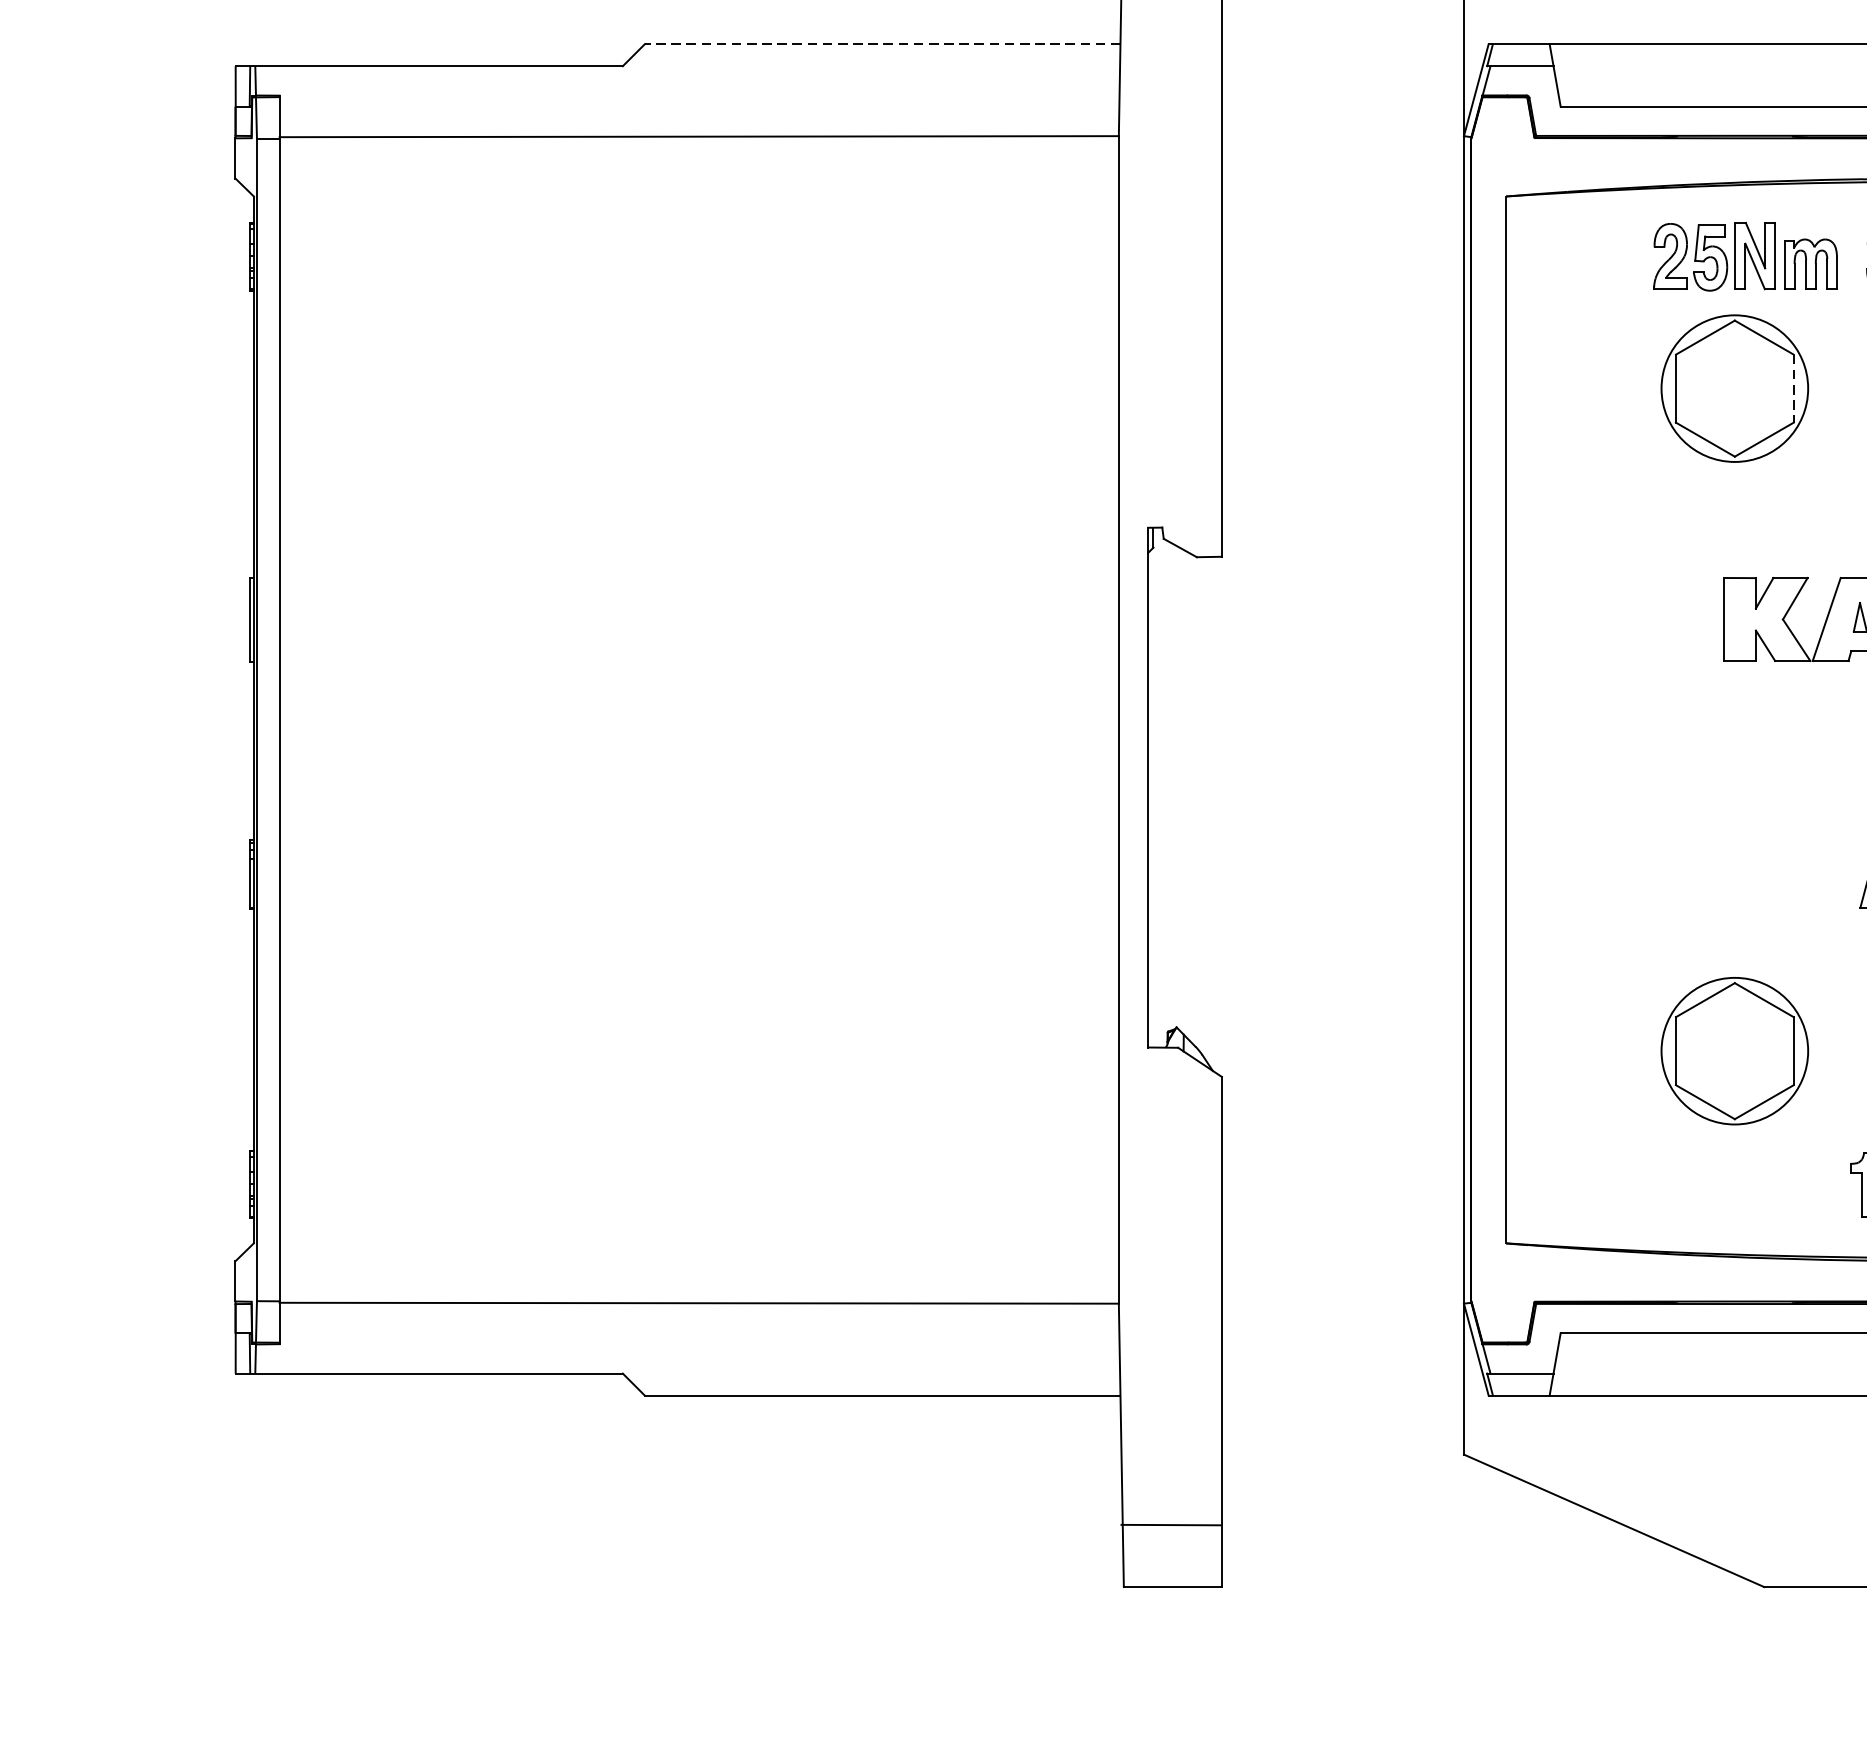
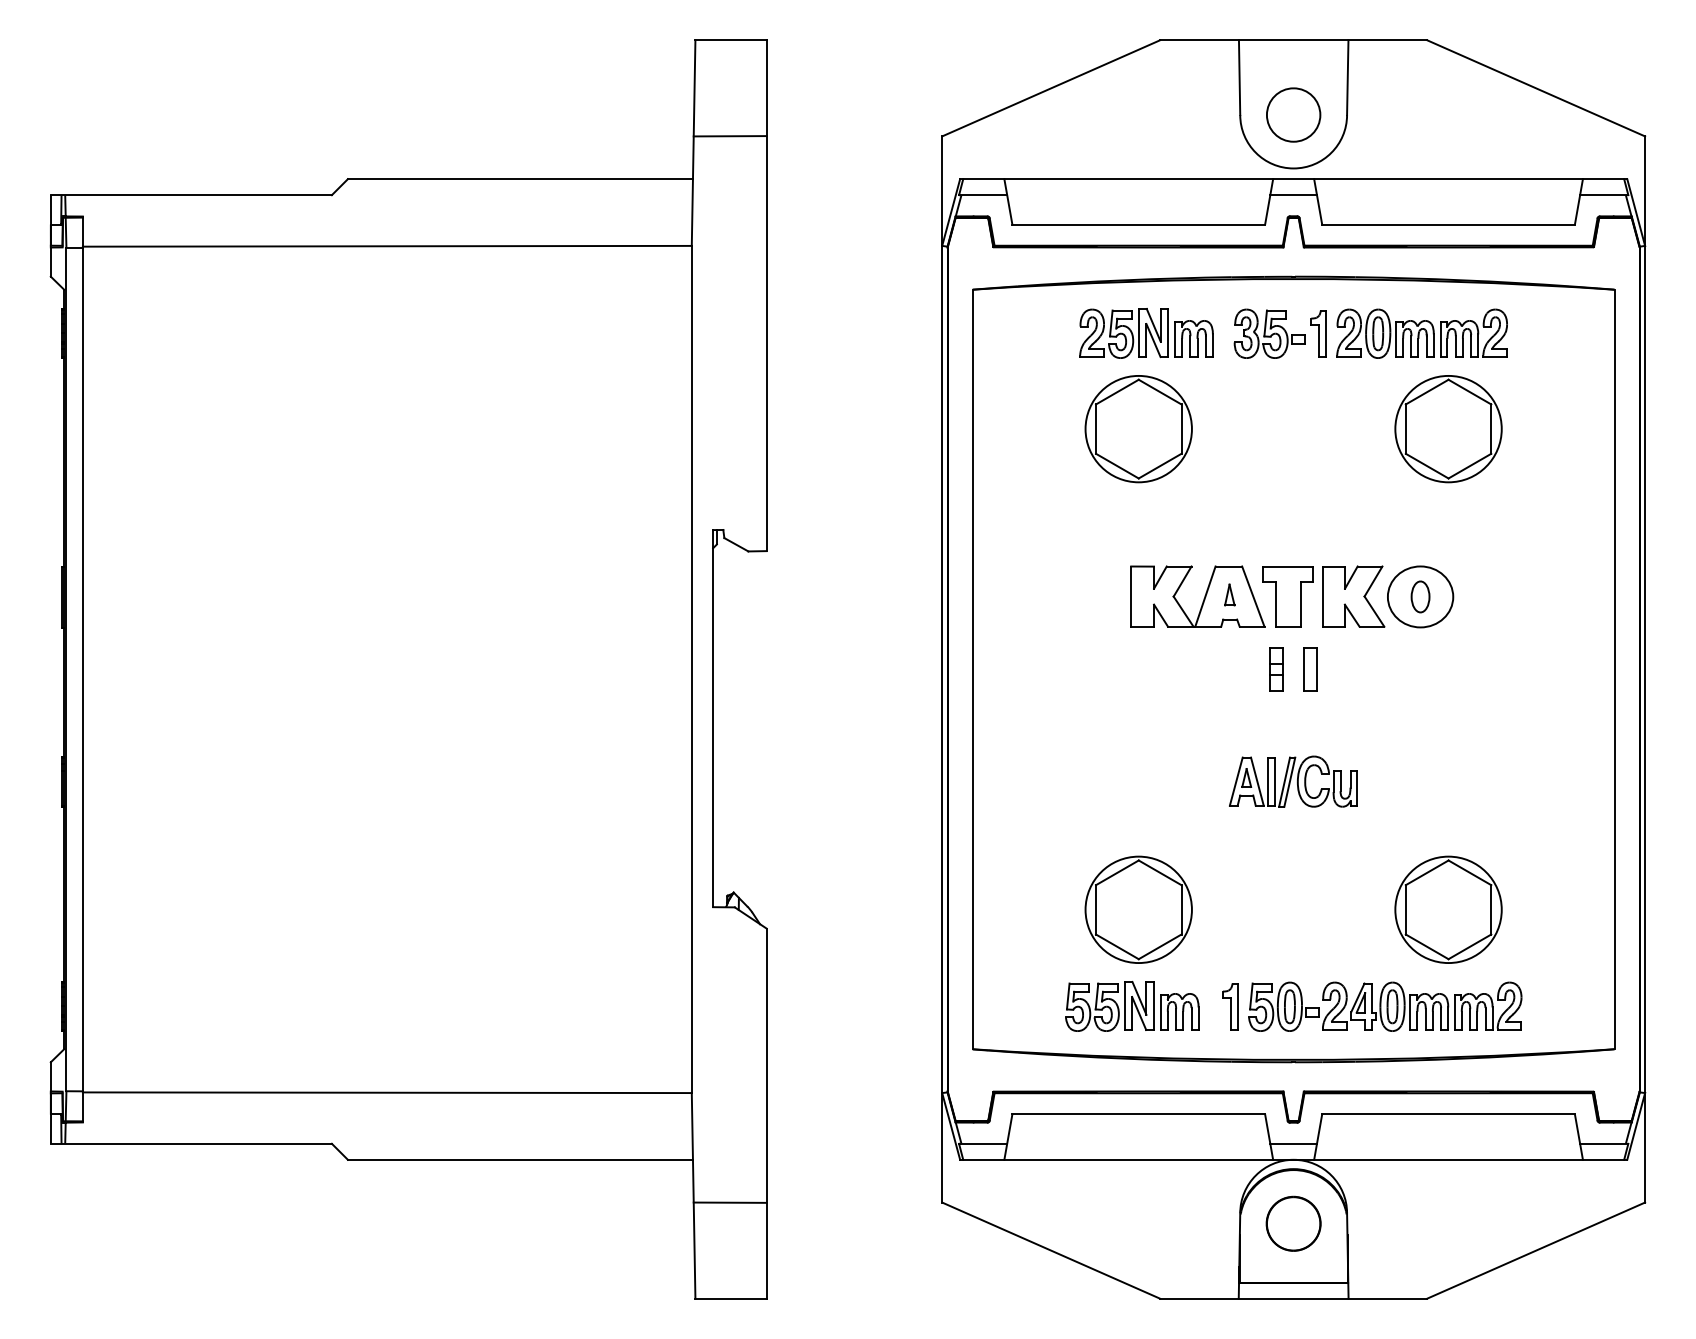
line: (882, 44) -> (520, 179), dashed -> solid
line: (1793, 389) -> (1181, 429), dashed -> solid
part: (1726, 1184) -> (1132, 1006), added
line: (1170, 1524) -> (729, 1202), moved

